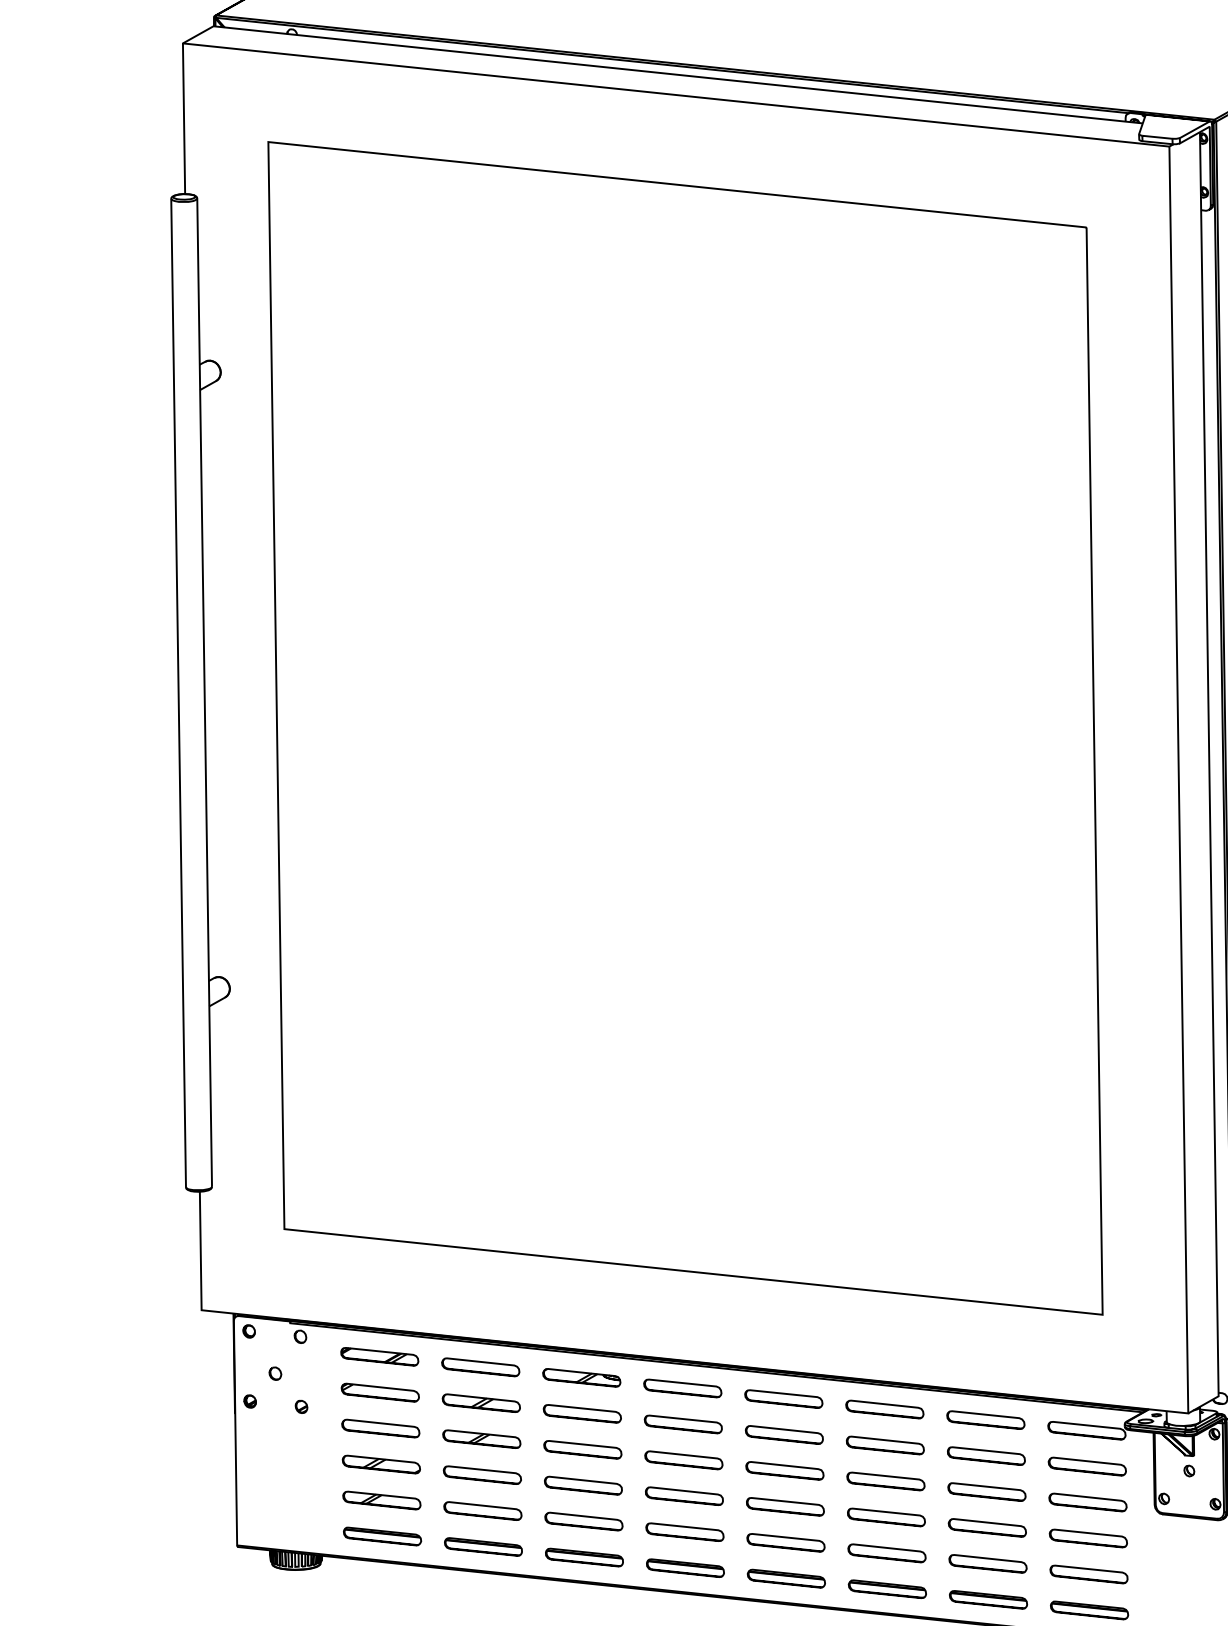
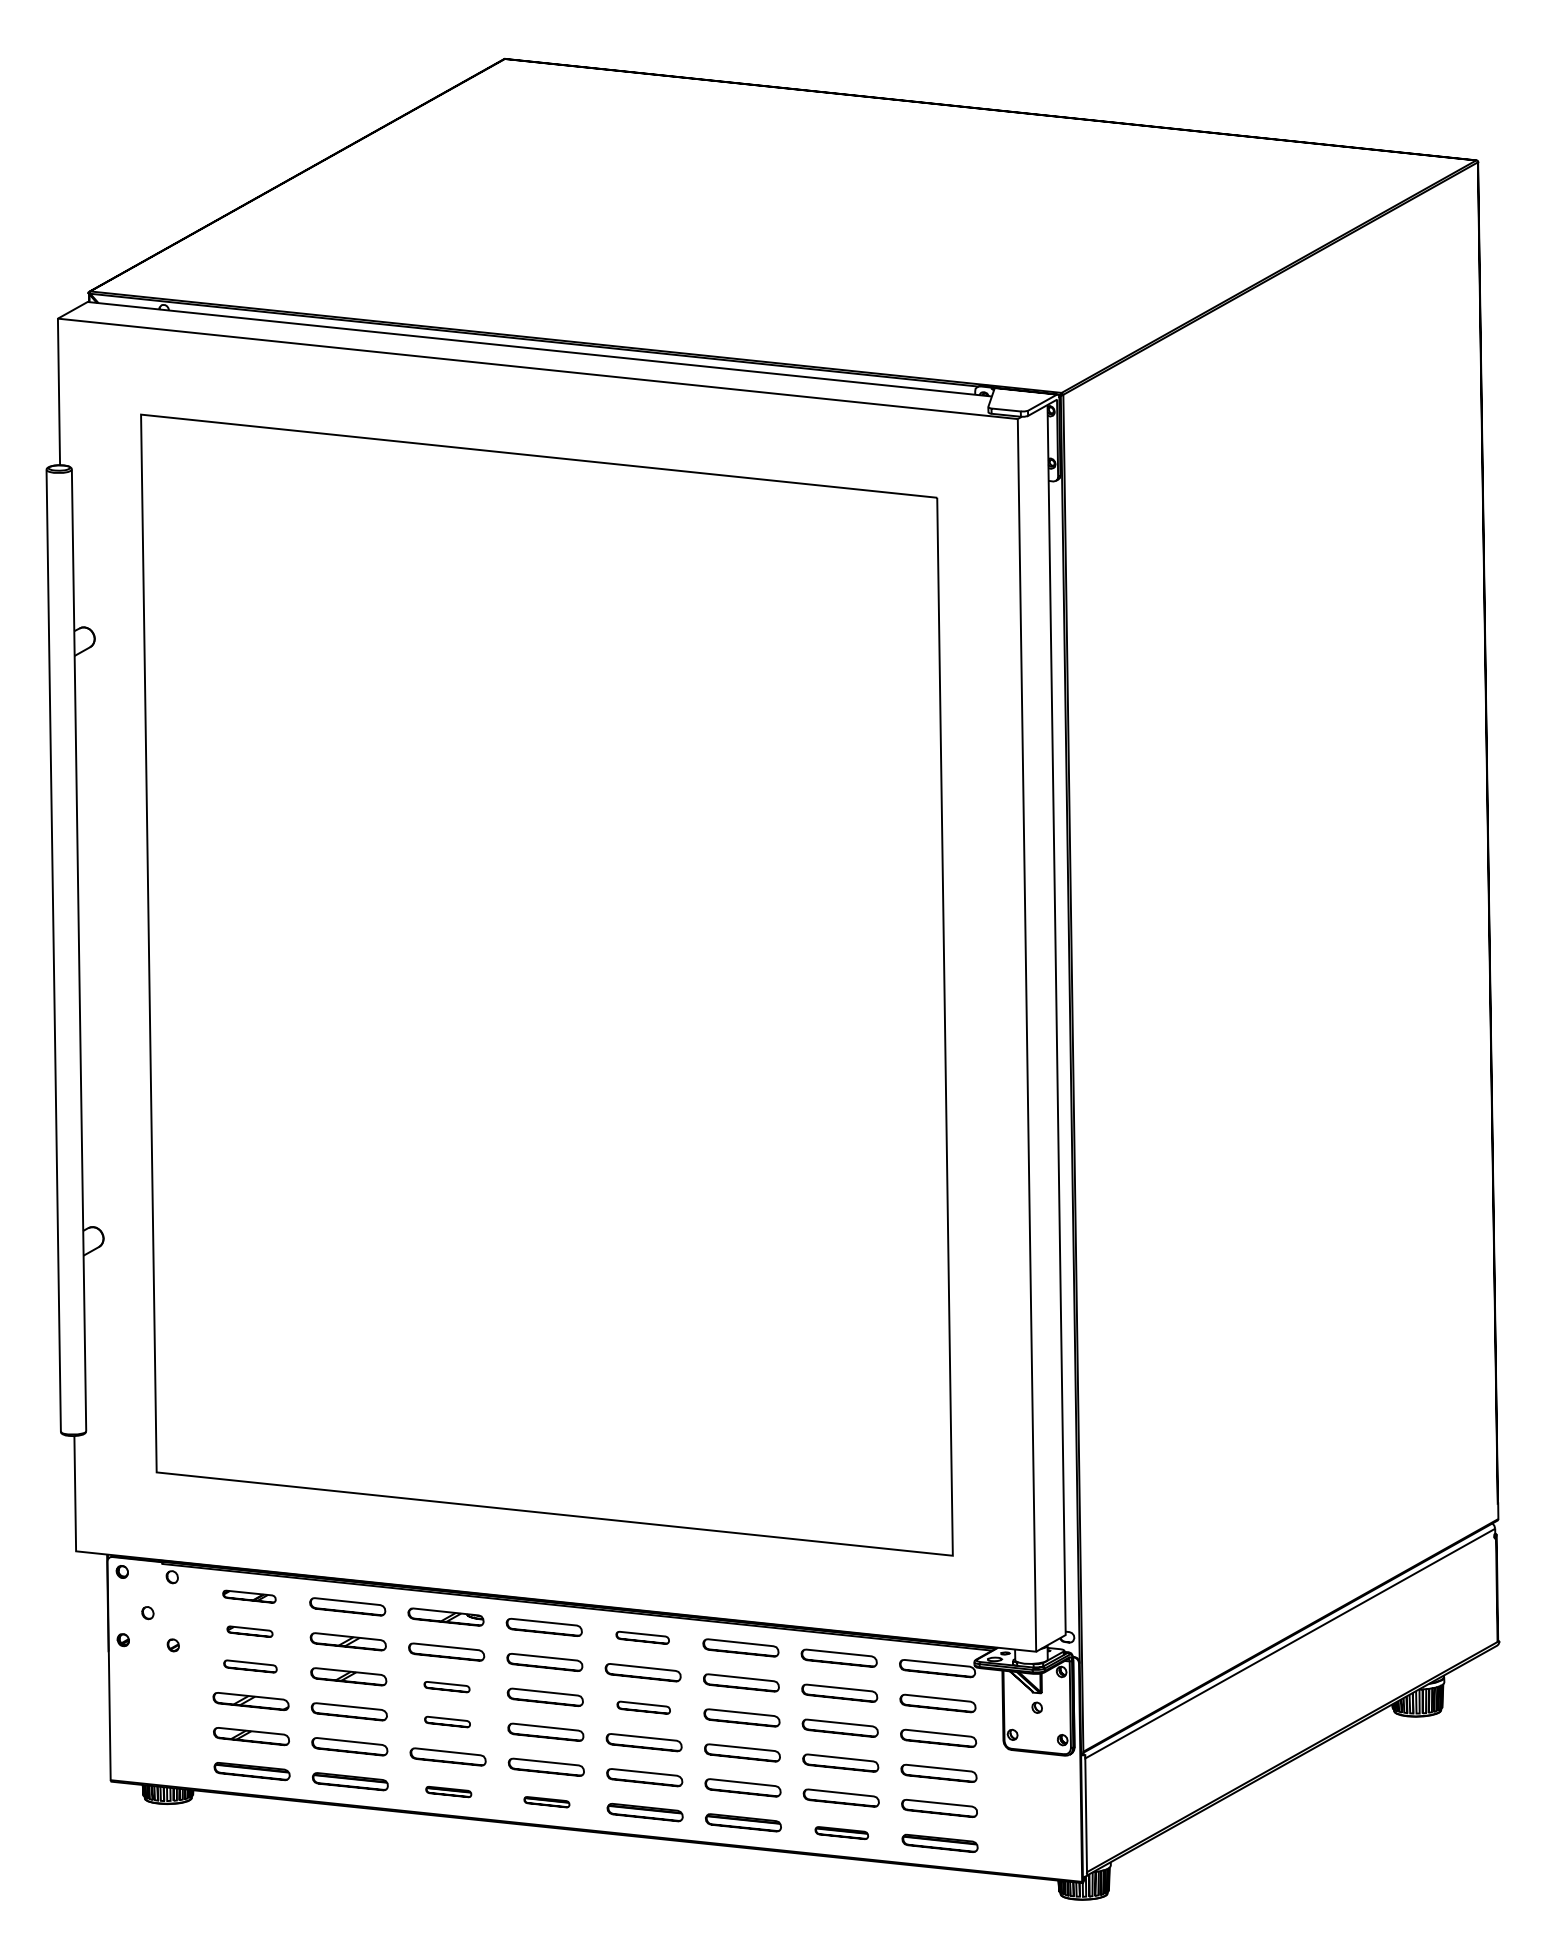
part: (379, 1356) -> (249, 1596), size x0.7
part: (379, 1392) -> (249, 1631), size x0.6
part: (783, 1398) -> (642, 1637), size x0.7
part: (380, 1428) -> (250, 1666), size x0.7
part: (582, 1449) -> (446, 1686), size x0.6
part: (784, 1470) -> (643, 1707), size x0.7
part: (583, 1485) -> (447, 1721), size x0.6
part: (584, 1557) -> (448, 1791), size x0.6
part: (685, 1567) -> (546, 1801), size x0.6
part: (988, 1599) -> (841, 1832), size x0.7

